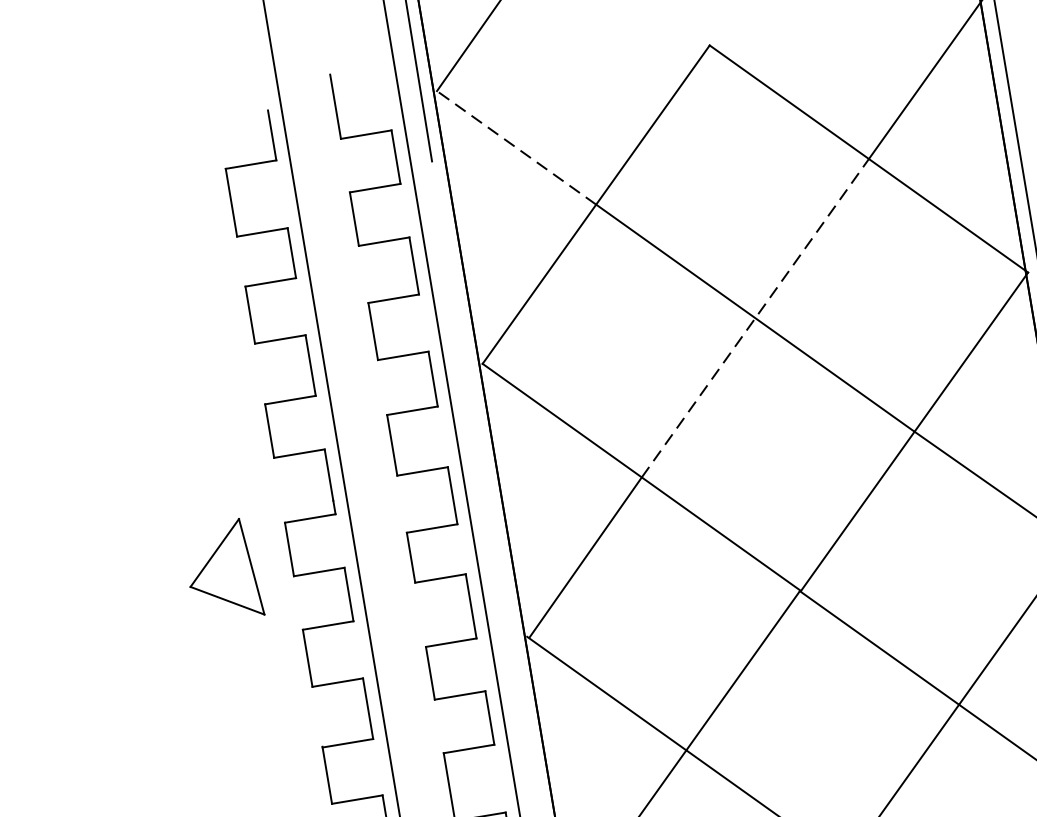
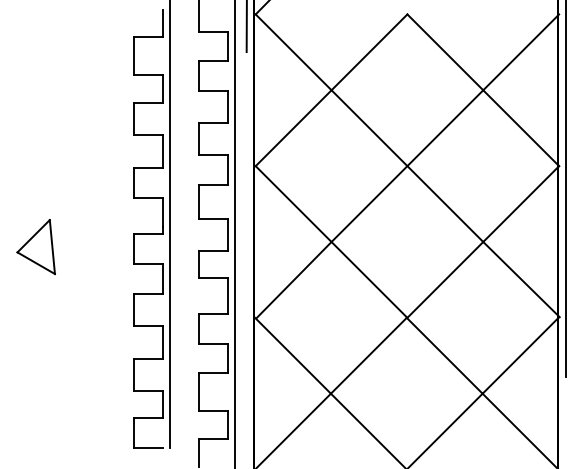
line: (516, 148) -> (293, 52), dashed -> solid
line: (755, 317) -> (407, 165), dashed -> solid
part: (221, 572) -> (35, 247), moved

